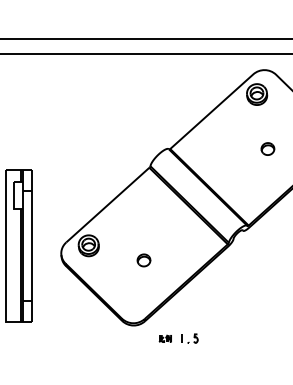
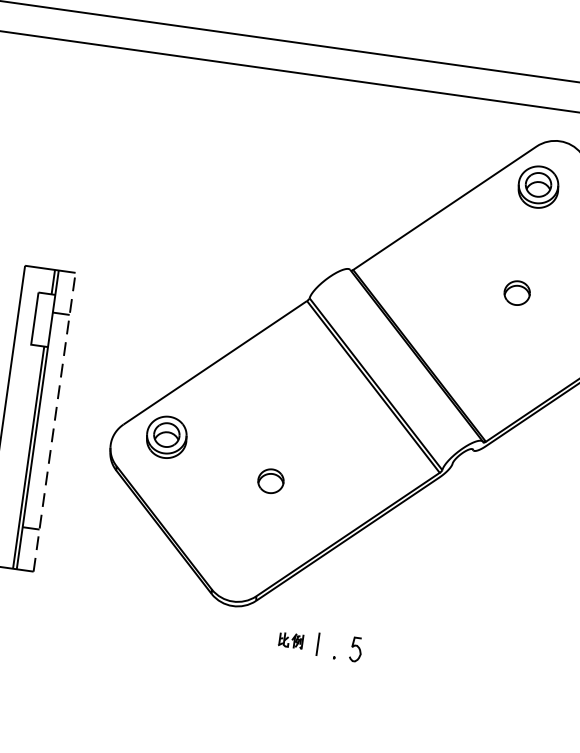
part: (267, 148) -> (516, 291), moved
line: (31, 245) -> (54, 420), solid -> dashed
part: (189, 338) -> (338, 646), size x1.4

